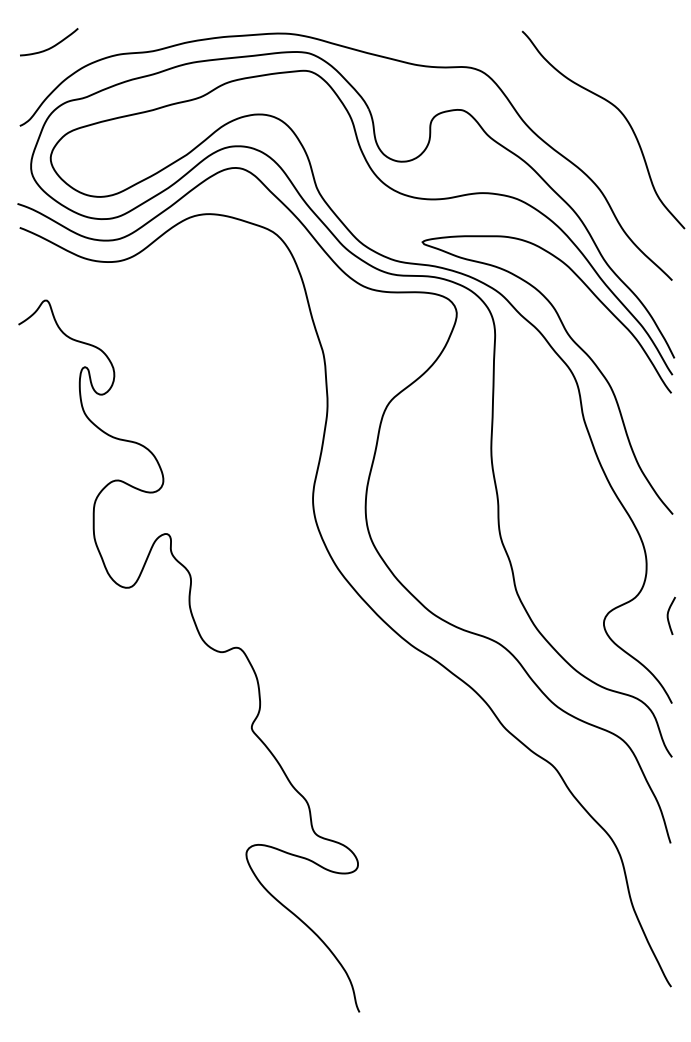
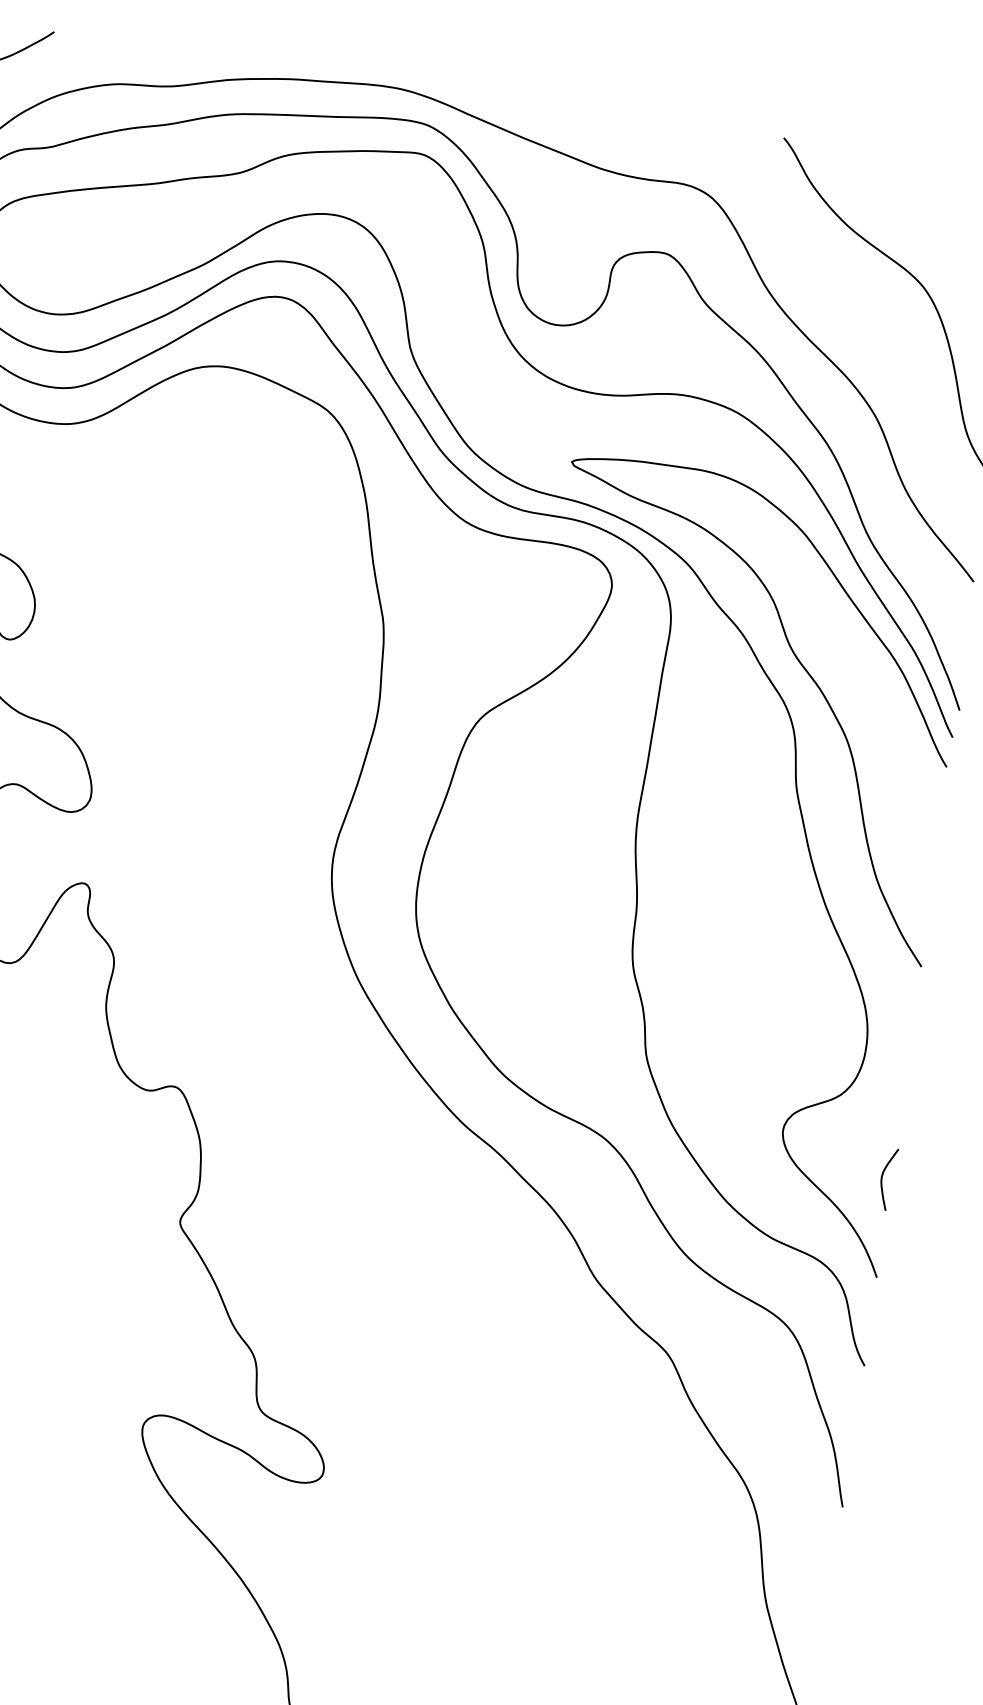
curve: (668, 615) -> (883, 1177), moved

